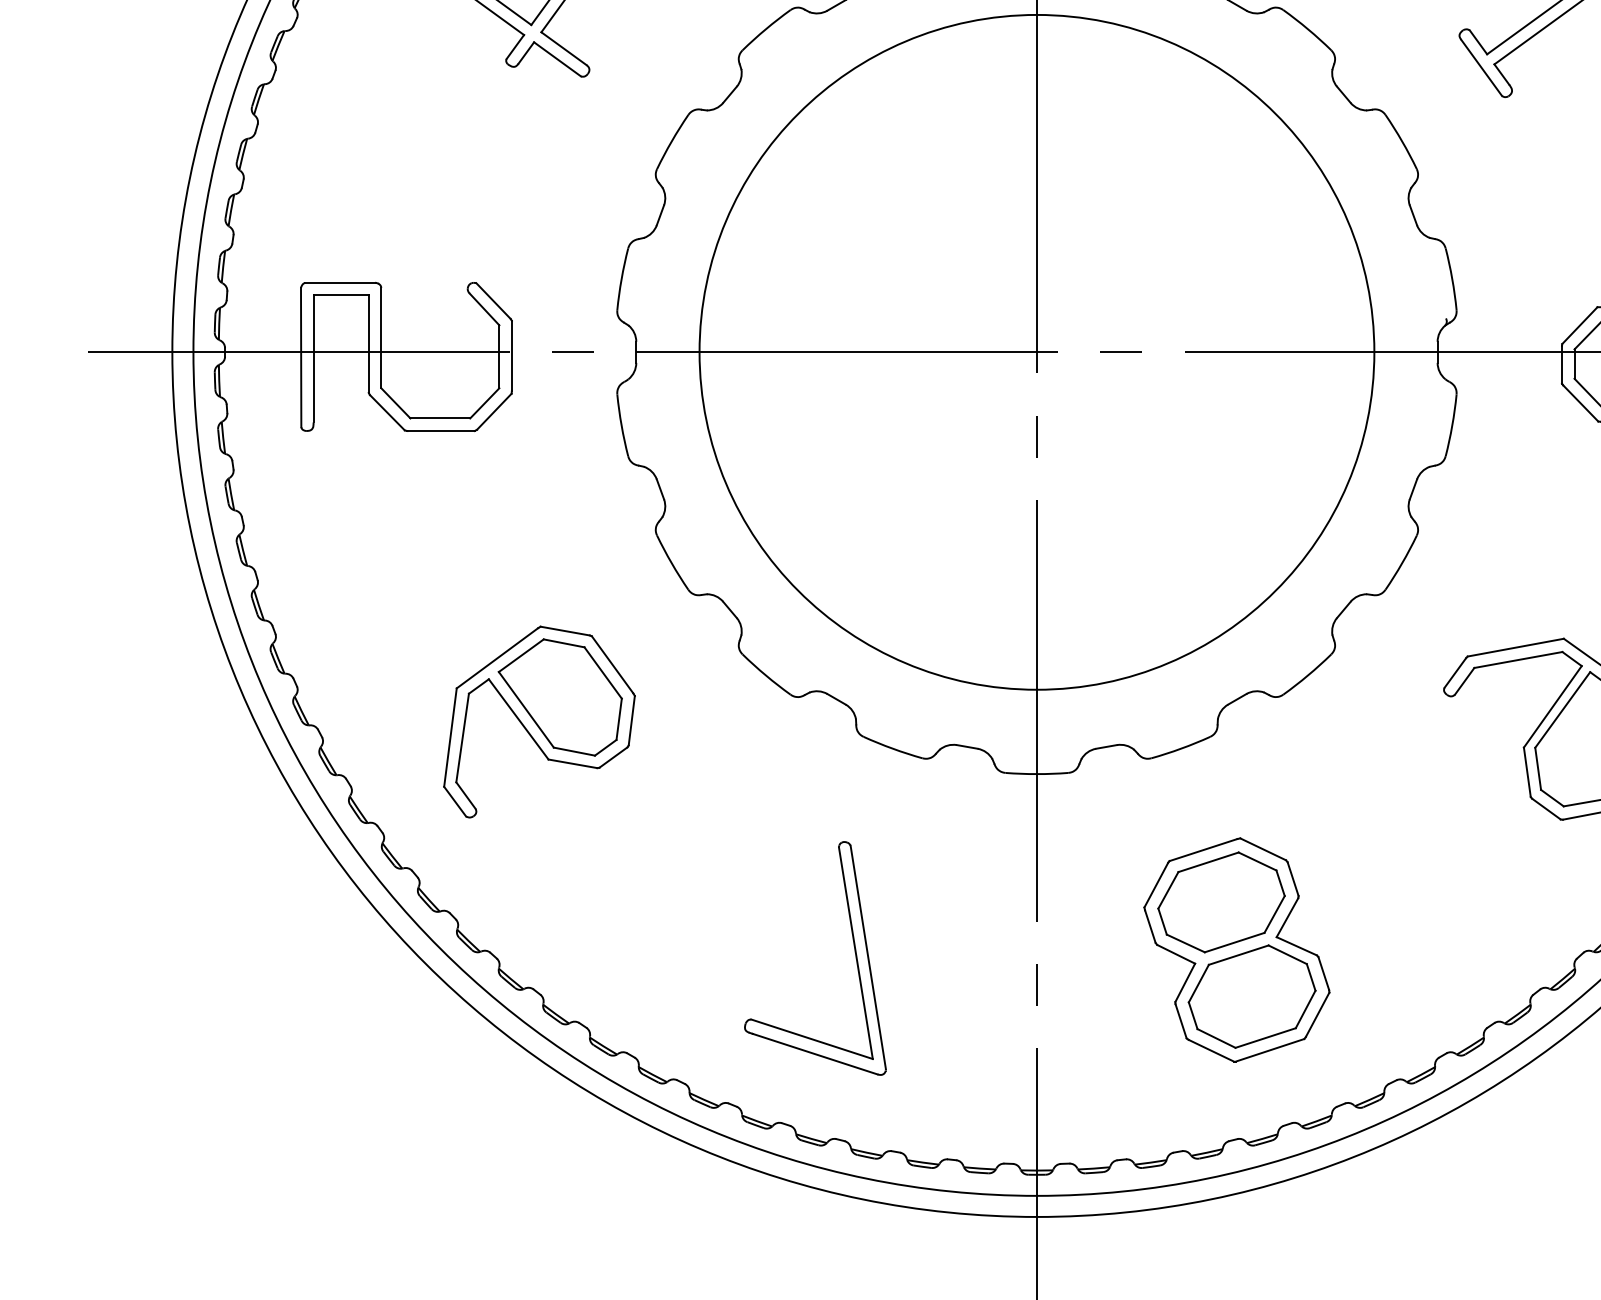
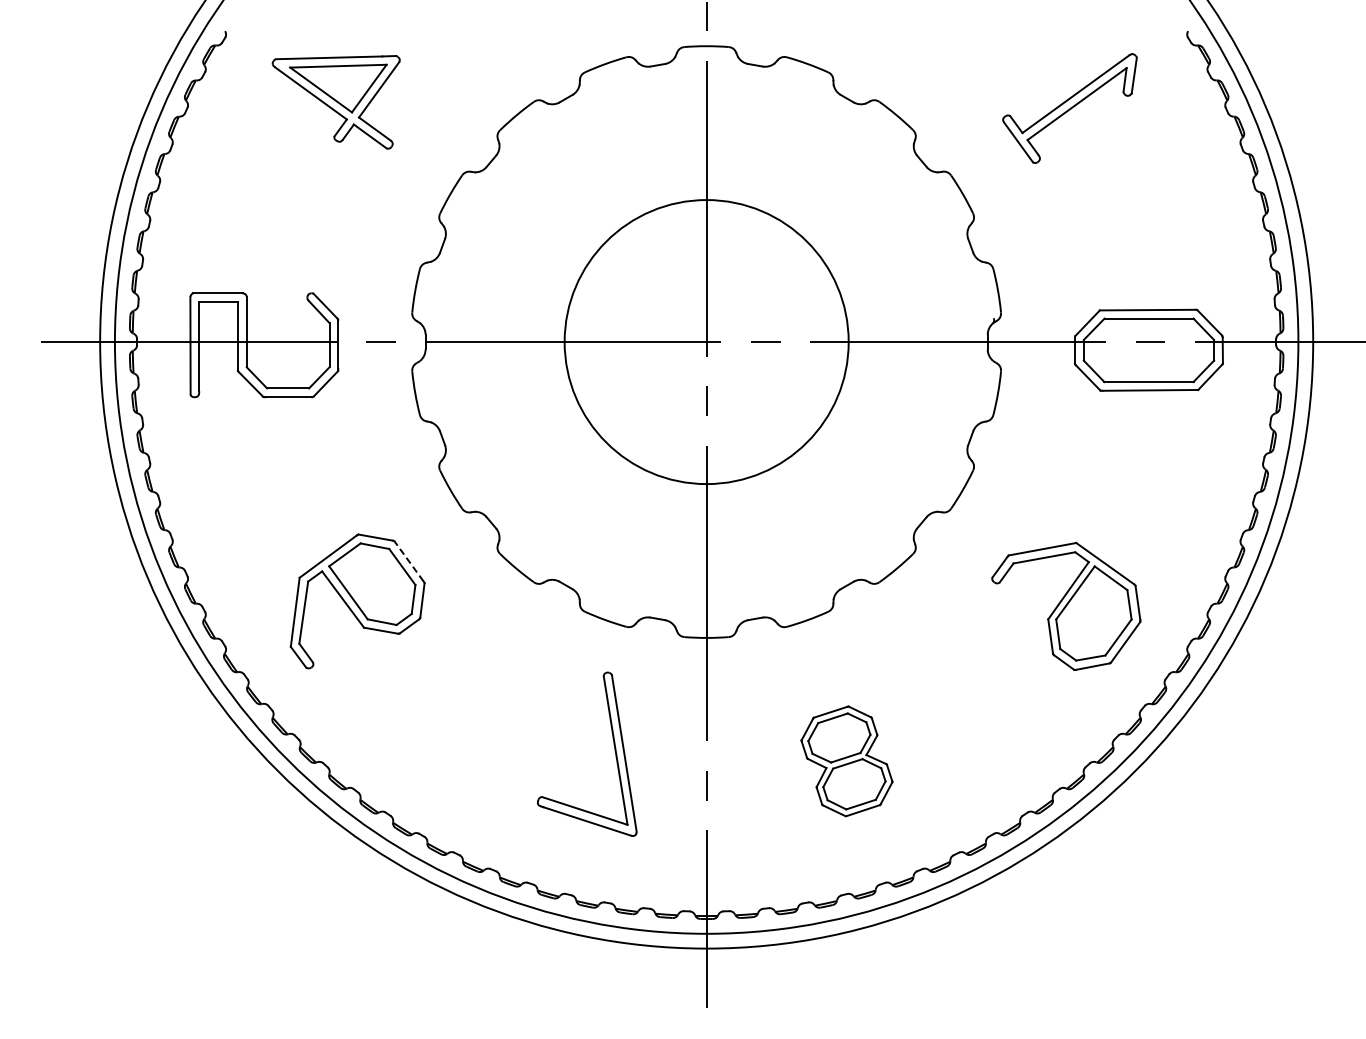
circle: (1036, 351) -> (706, 341), size x0.6
line: (611, 665) -> (408, 561), solid -> dashed
part: (1236, 950) -> (846, 761), size x0.7
part: (854, 954) -> (614, 751), moved

